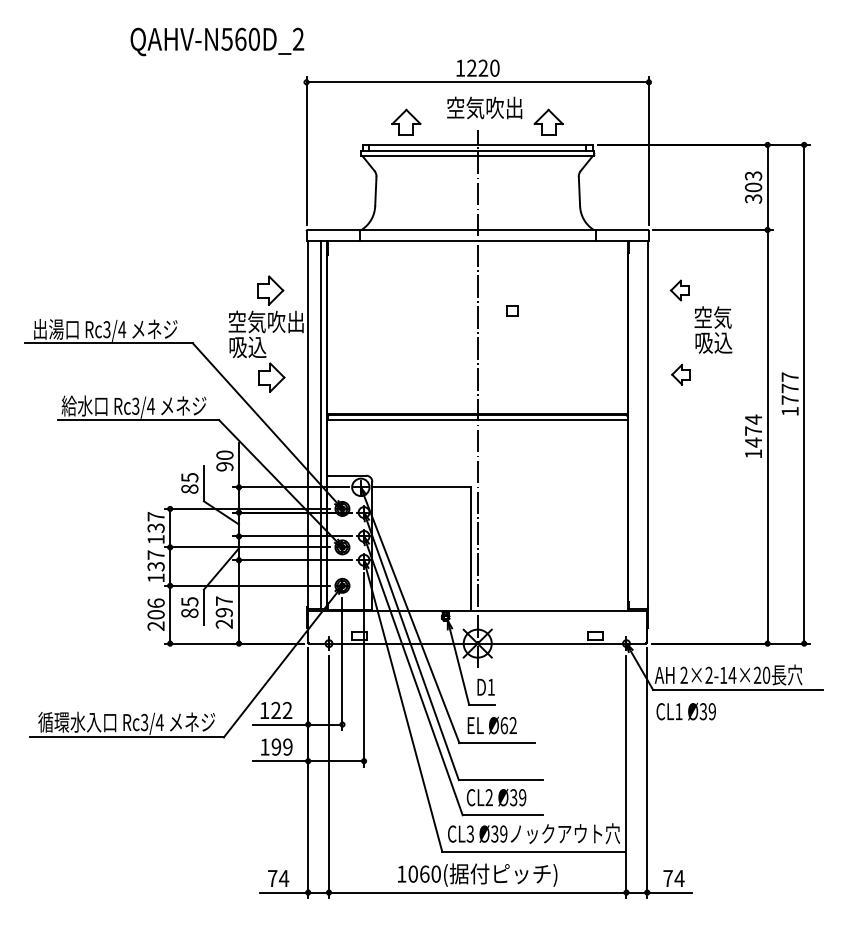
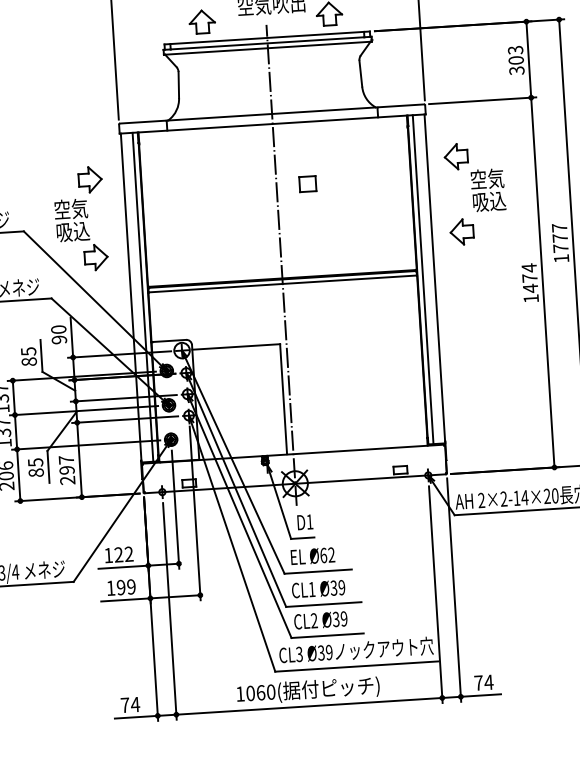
part: (679, 290) -> (455, 156), size x1.43
part: (512, 310) -> (307, 184), size x1.67
text: (285, 321) -> (105, 206), 空気吹出 -> 空気
part: (680, 374) -> (461, 231), size x1.43
line: (634, 425) -> (423, 279), added
text: (685, 711) -> (317, 589), moved

